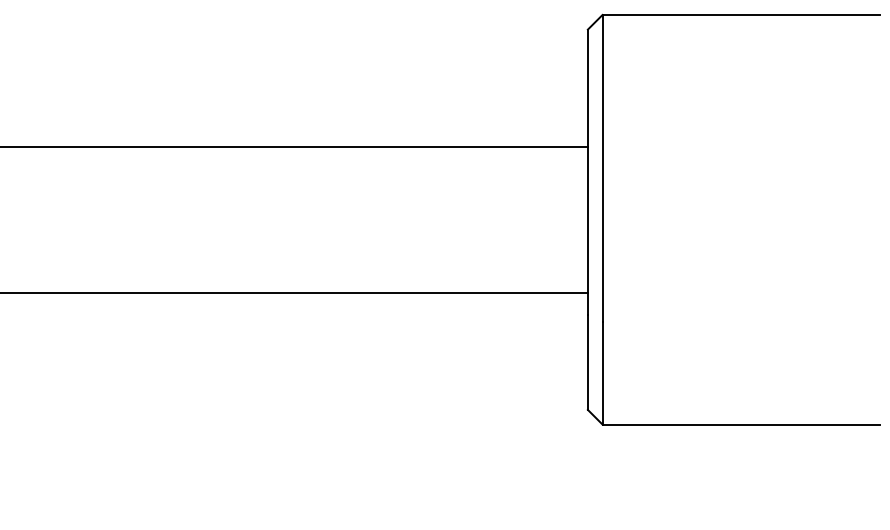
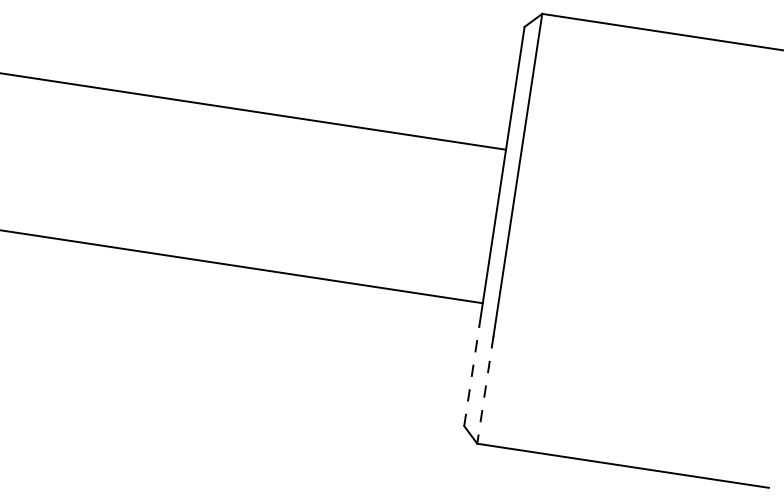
line: (587, 362) -> (471, 376), solid -> dashed
line: (602, 373) -> (485, 390), solid -> dashed

